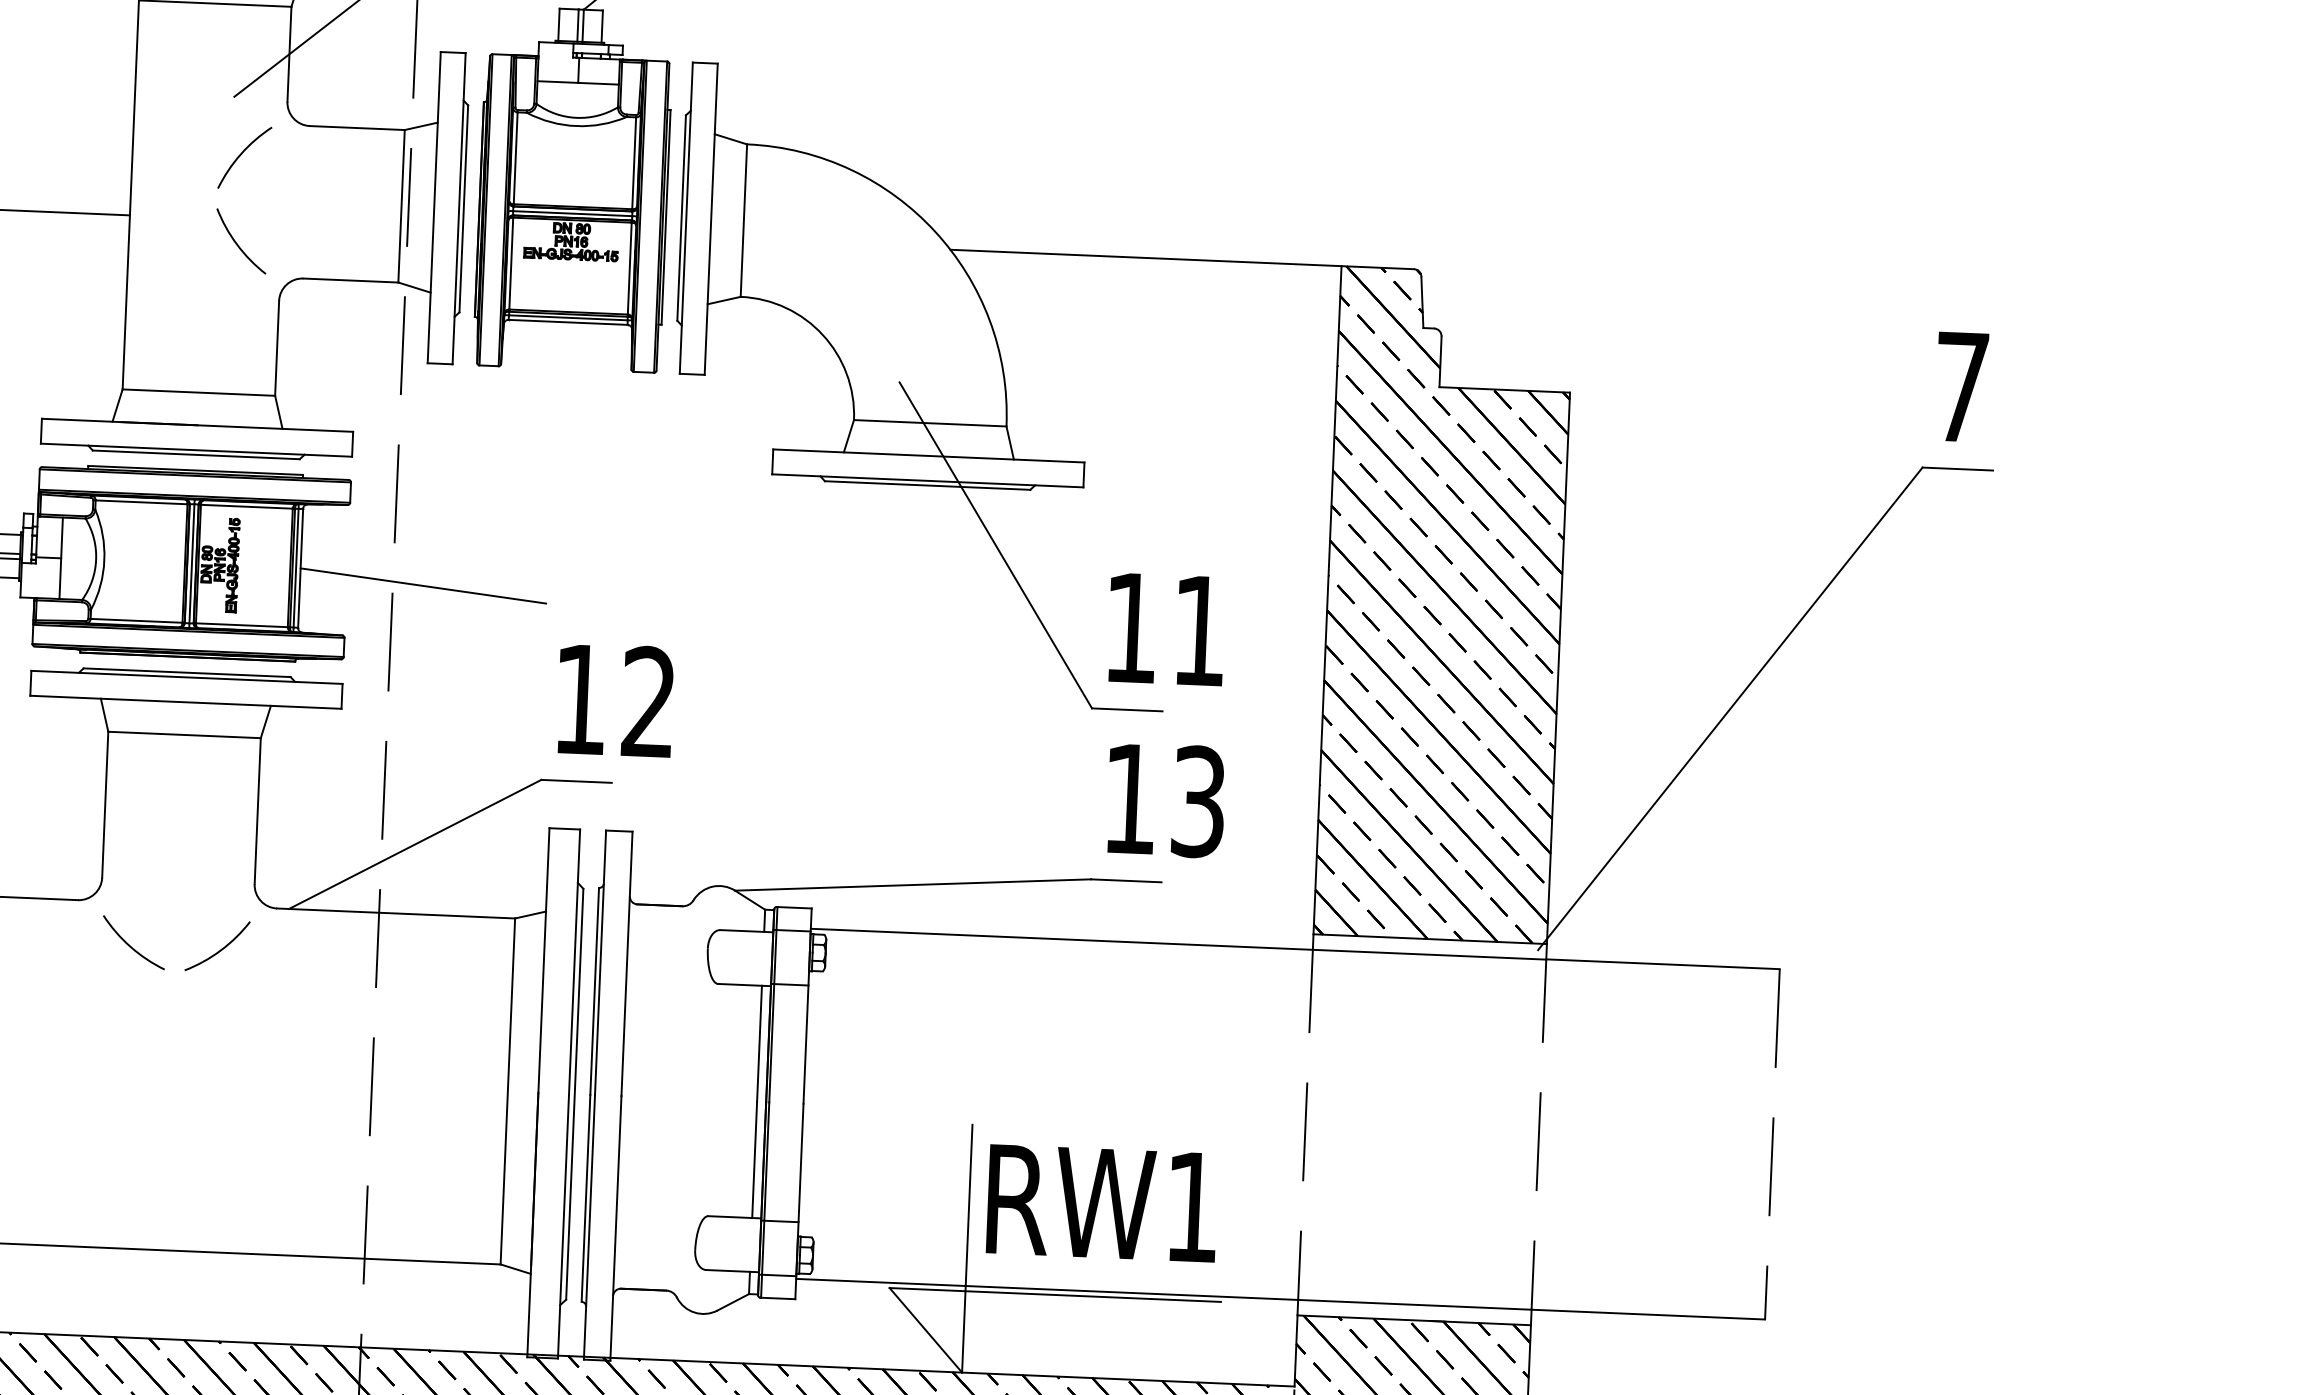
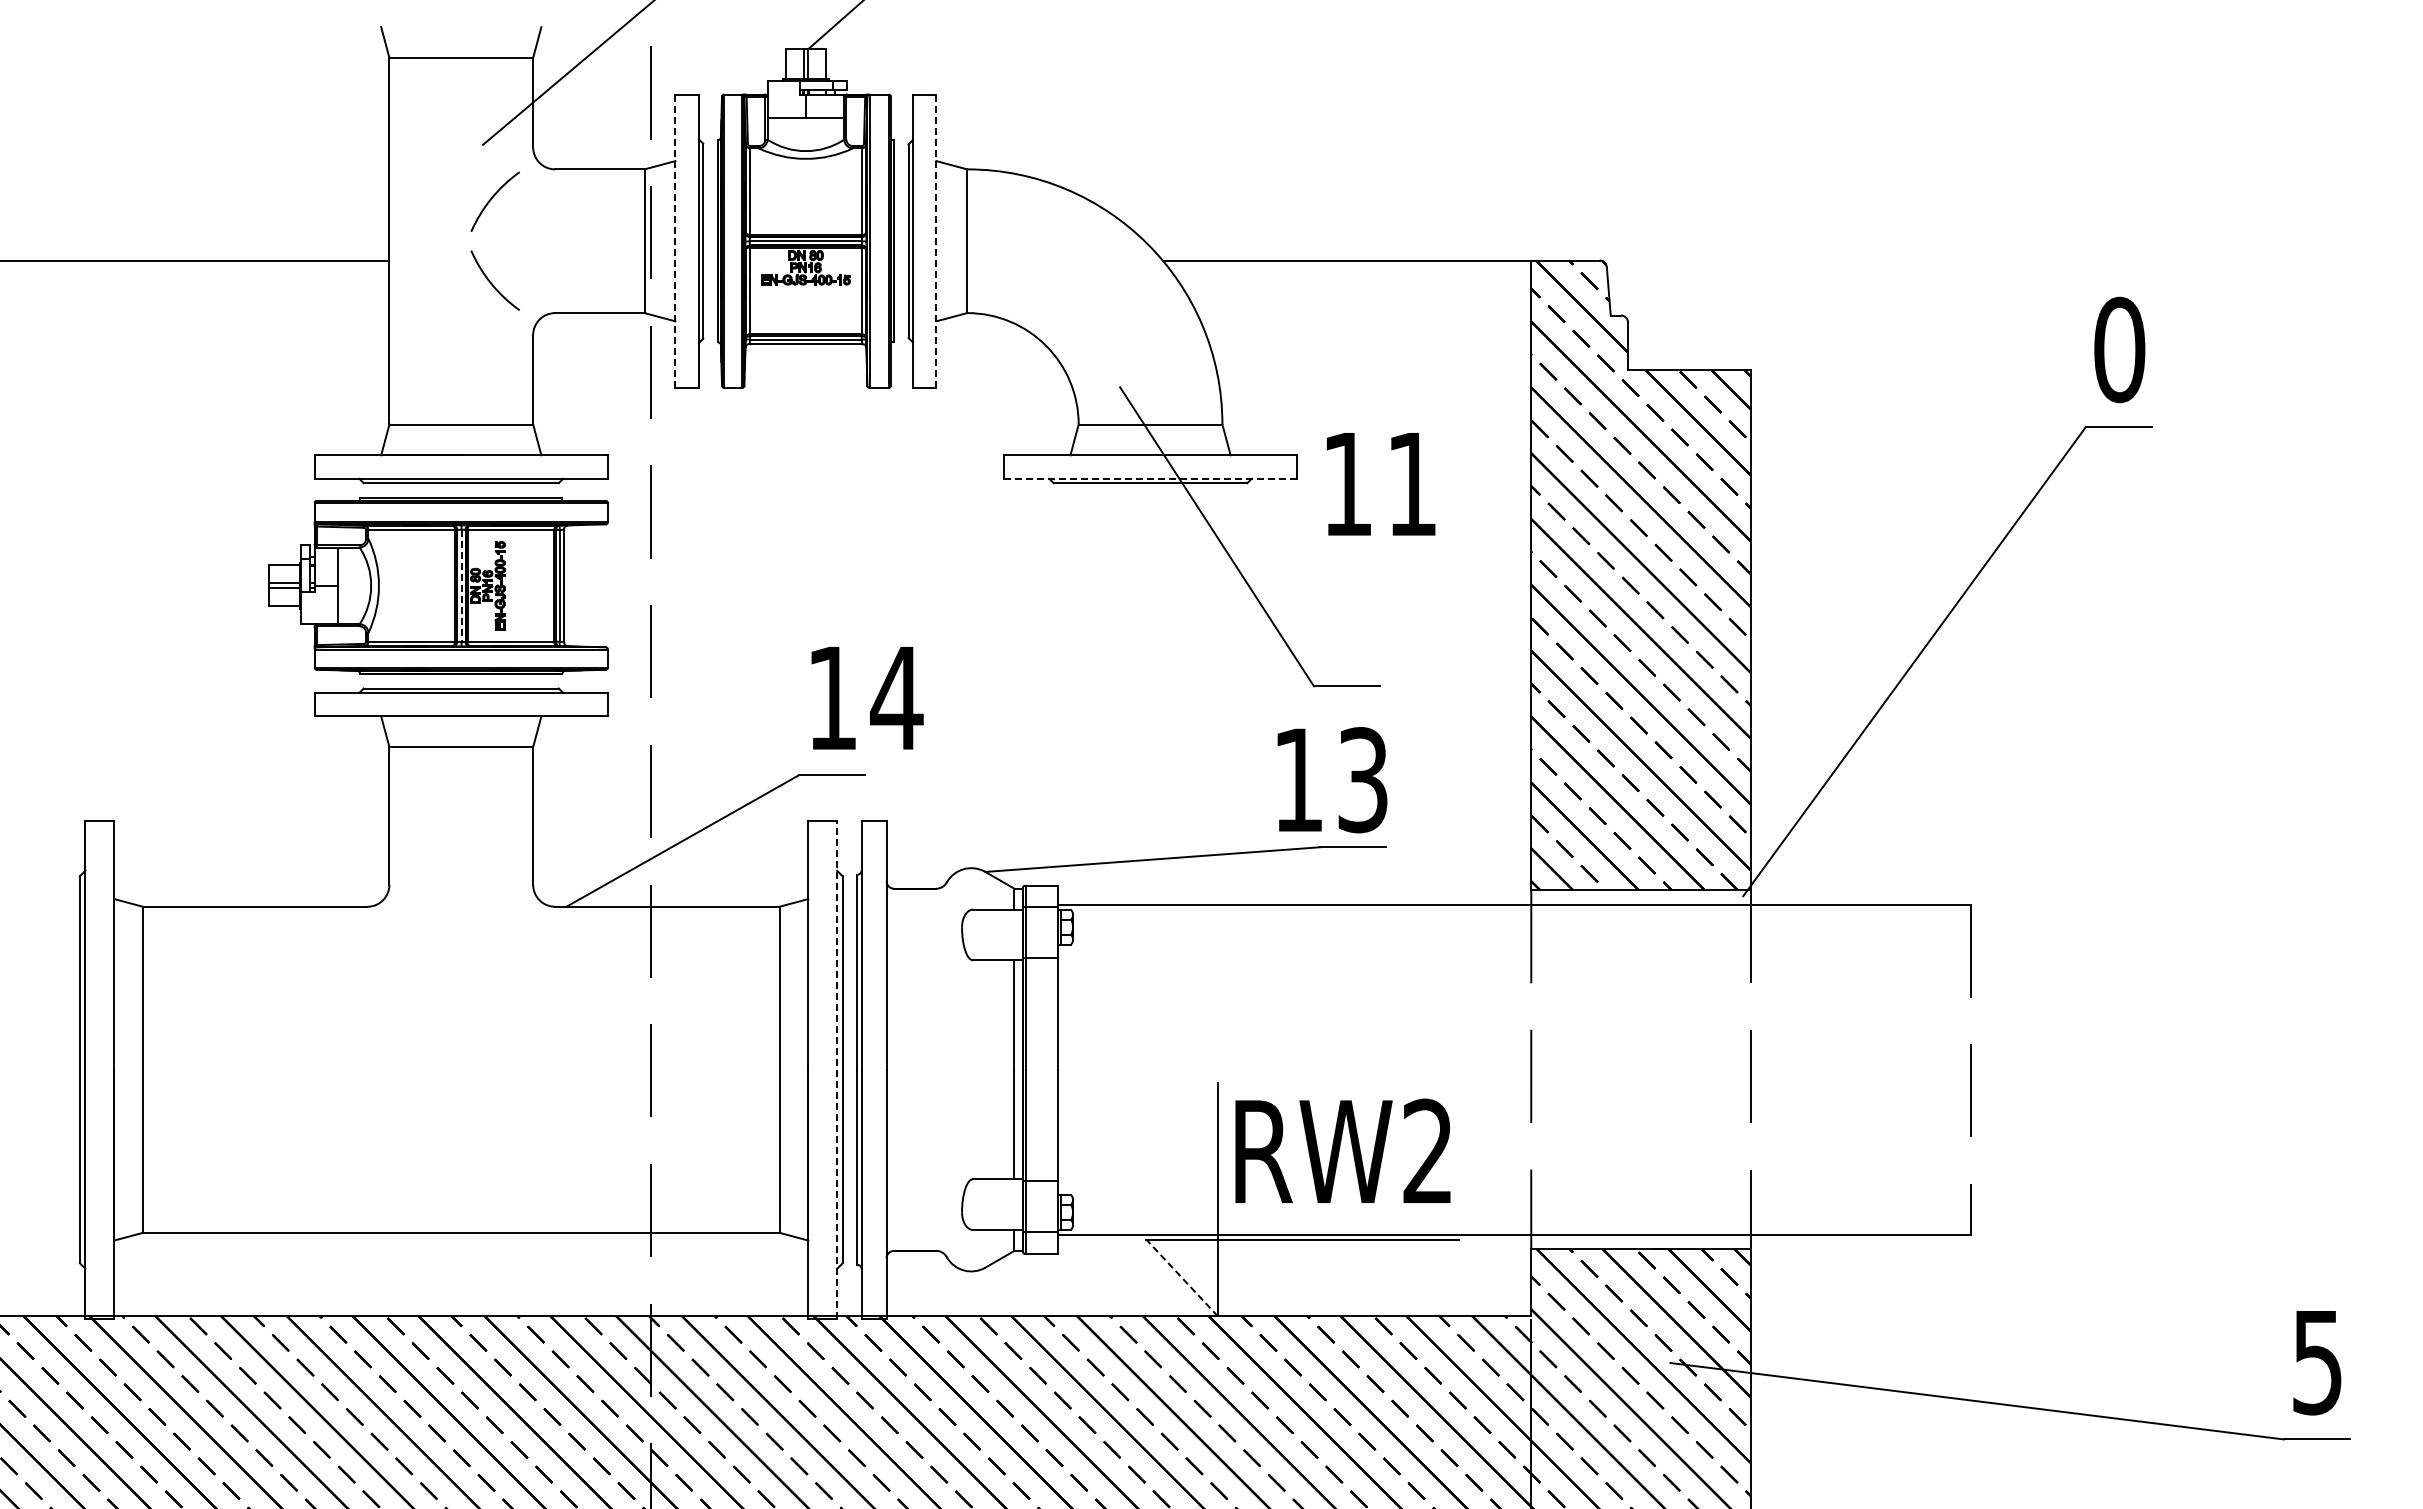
line: (434, 207) -> (675, 241), solid -> dashed
line: (711, 219) -> (936, 241), solid -> dashed
text: (1961, 386) -> (2119, 349), 7 -> 0
line: (927, 480) -> (1150, 478), solid -> dashed
line: (191, 564) -> (461, 586), solid -> dashed
line: (422, 585) -> (679, 597), removed
text: (1166, 629) -> (1380, 484), moved
text: (648, 701) -> (896, 697), 12 -> 14
text: (1166, 800) -> (1332, 780), moved
arc: (131, 945) -> (419, 947), removed
arc: (220, 949) -> (503, 947), removed
line: (569, 1093) -> (837, 1069), solid -> dashed
text: (1191, 1205) -> (1427, 1150), RW1 -> RW2
line: (925, 1329) -> (1181, 1277), solid -> dashed

